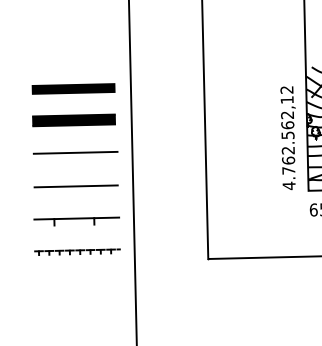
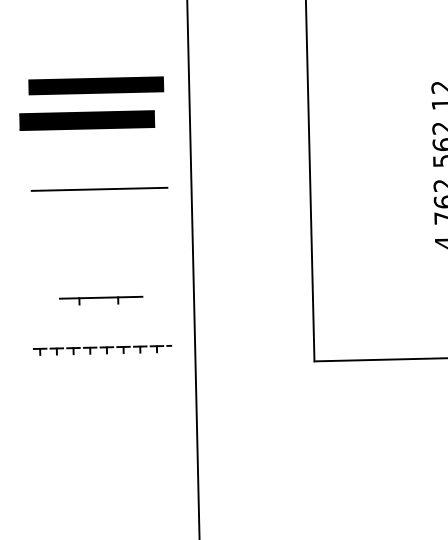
part: (73, 120) -> (86, 120), moved
line: (75, 186) -> (99, 243), removed
part: (76, 221) -> (100, 300), size x0.6

